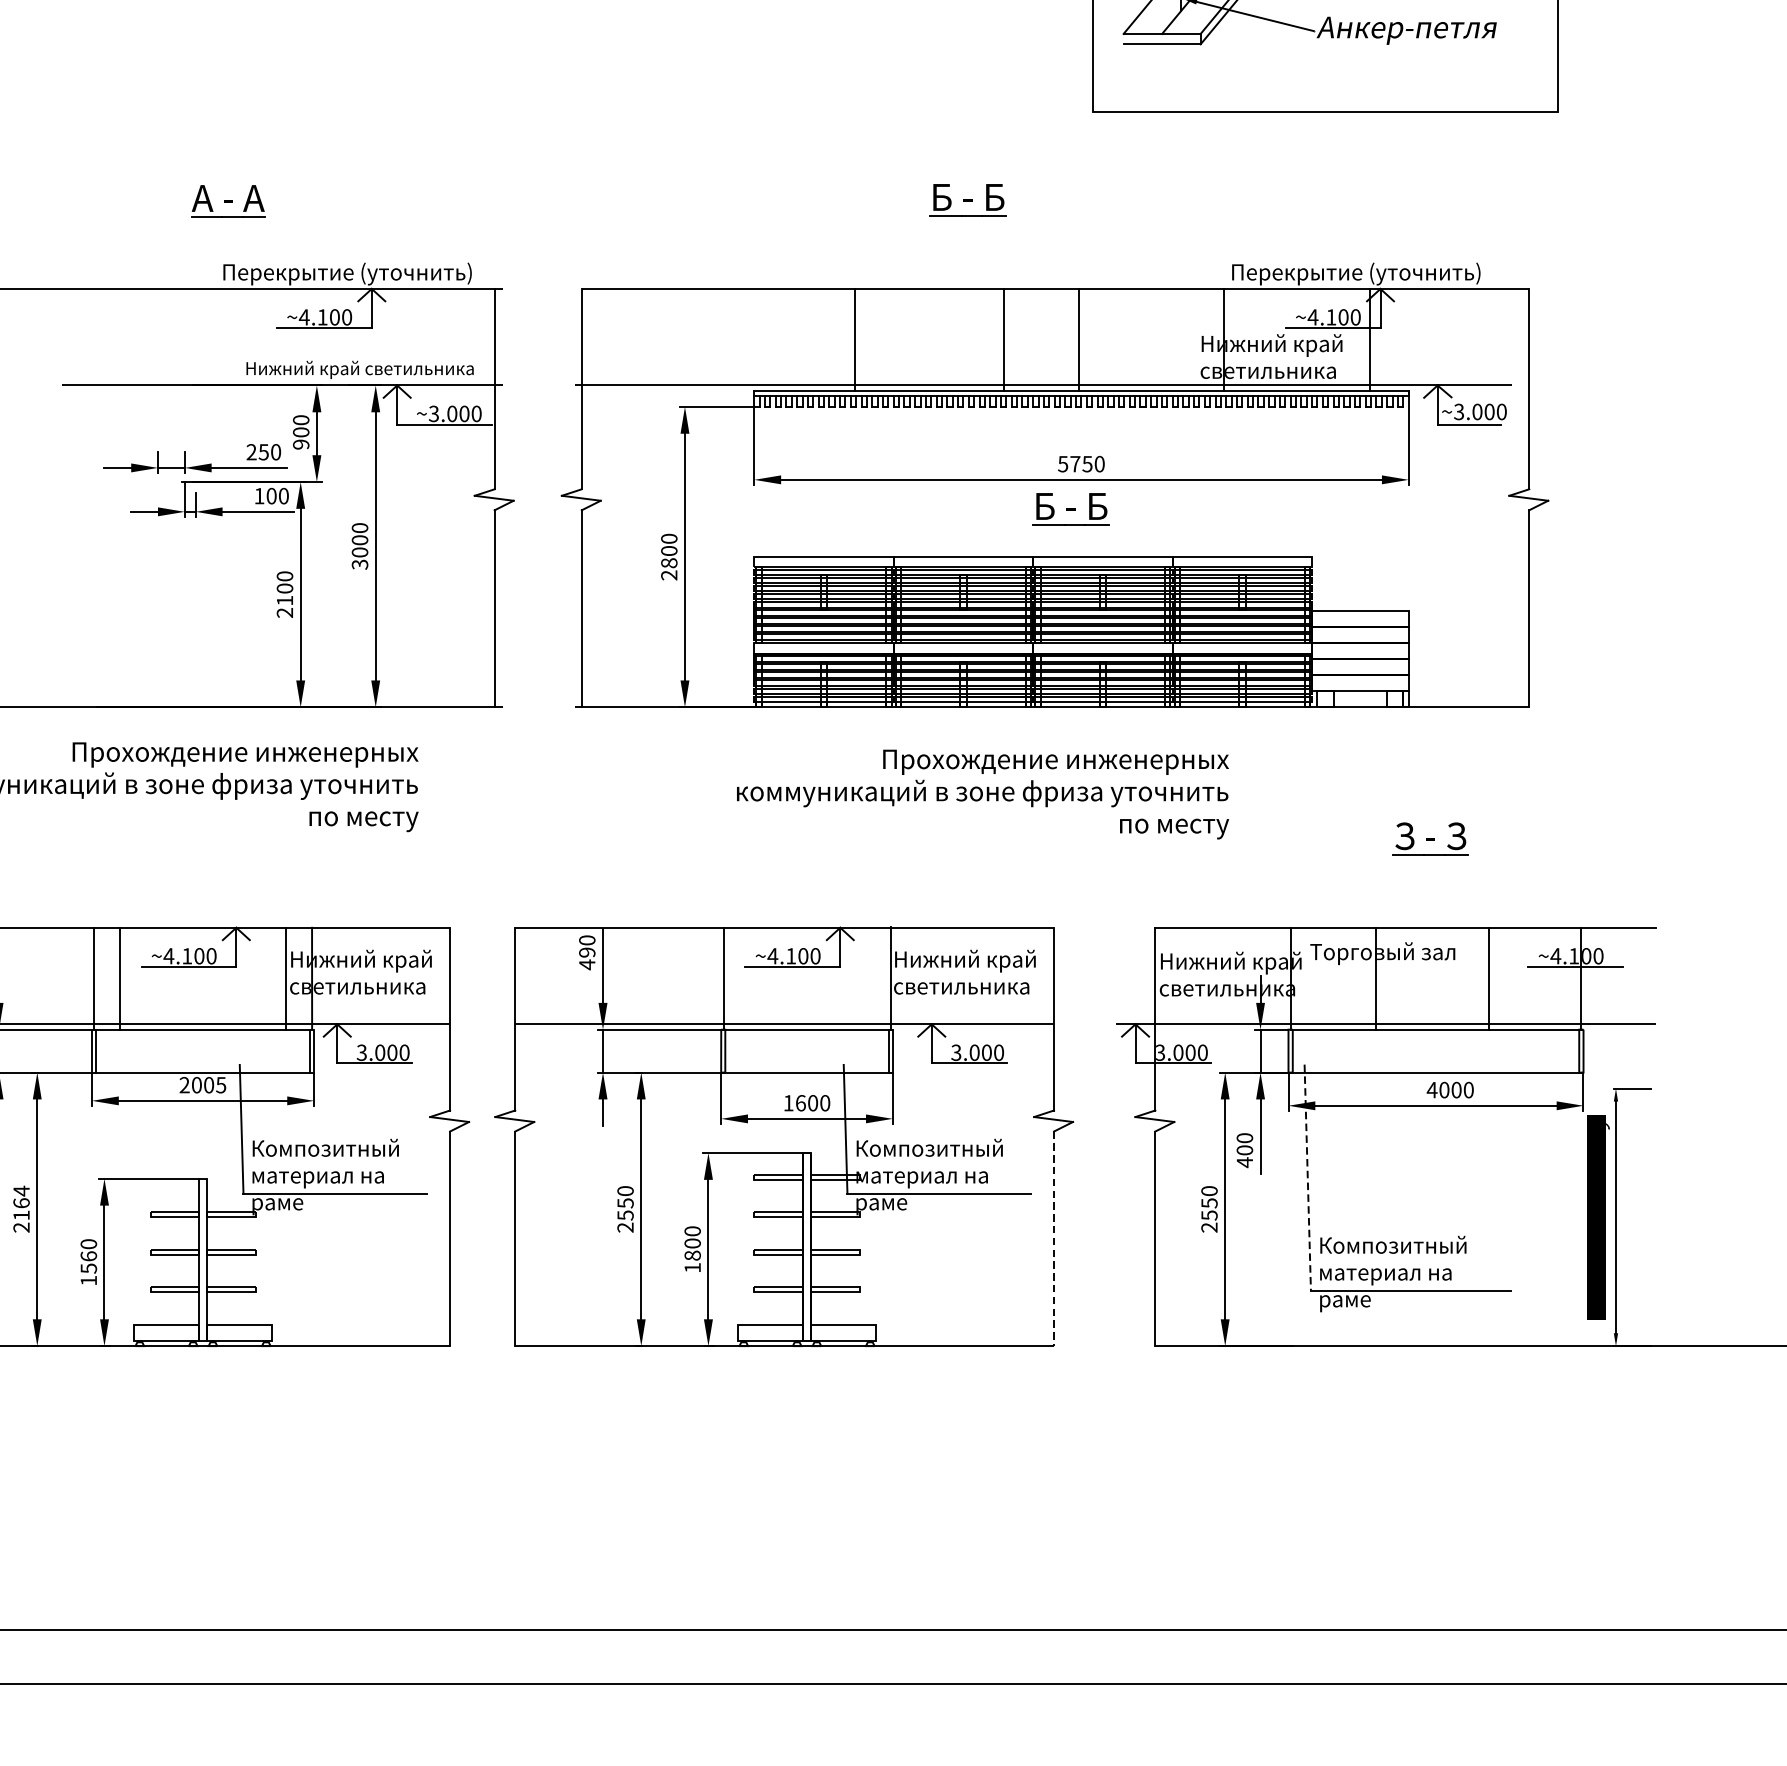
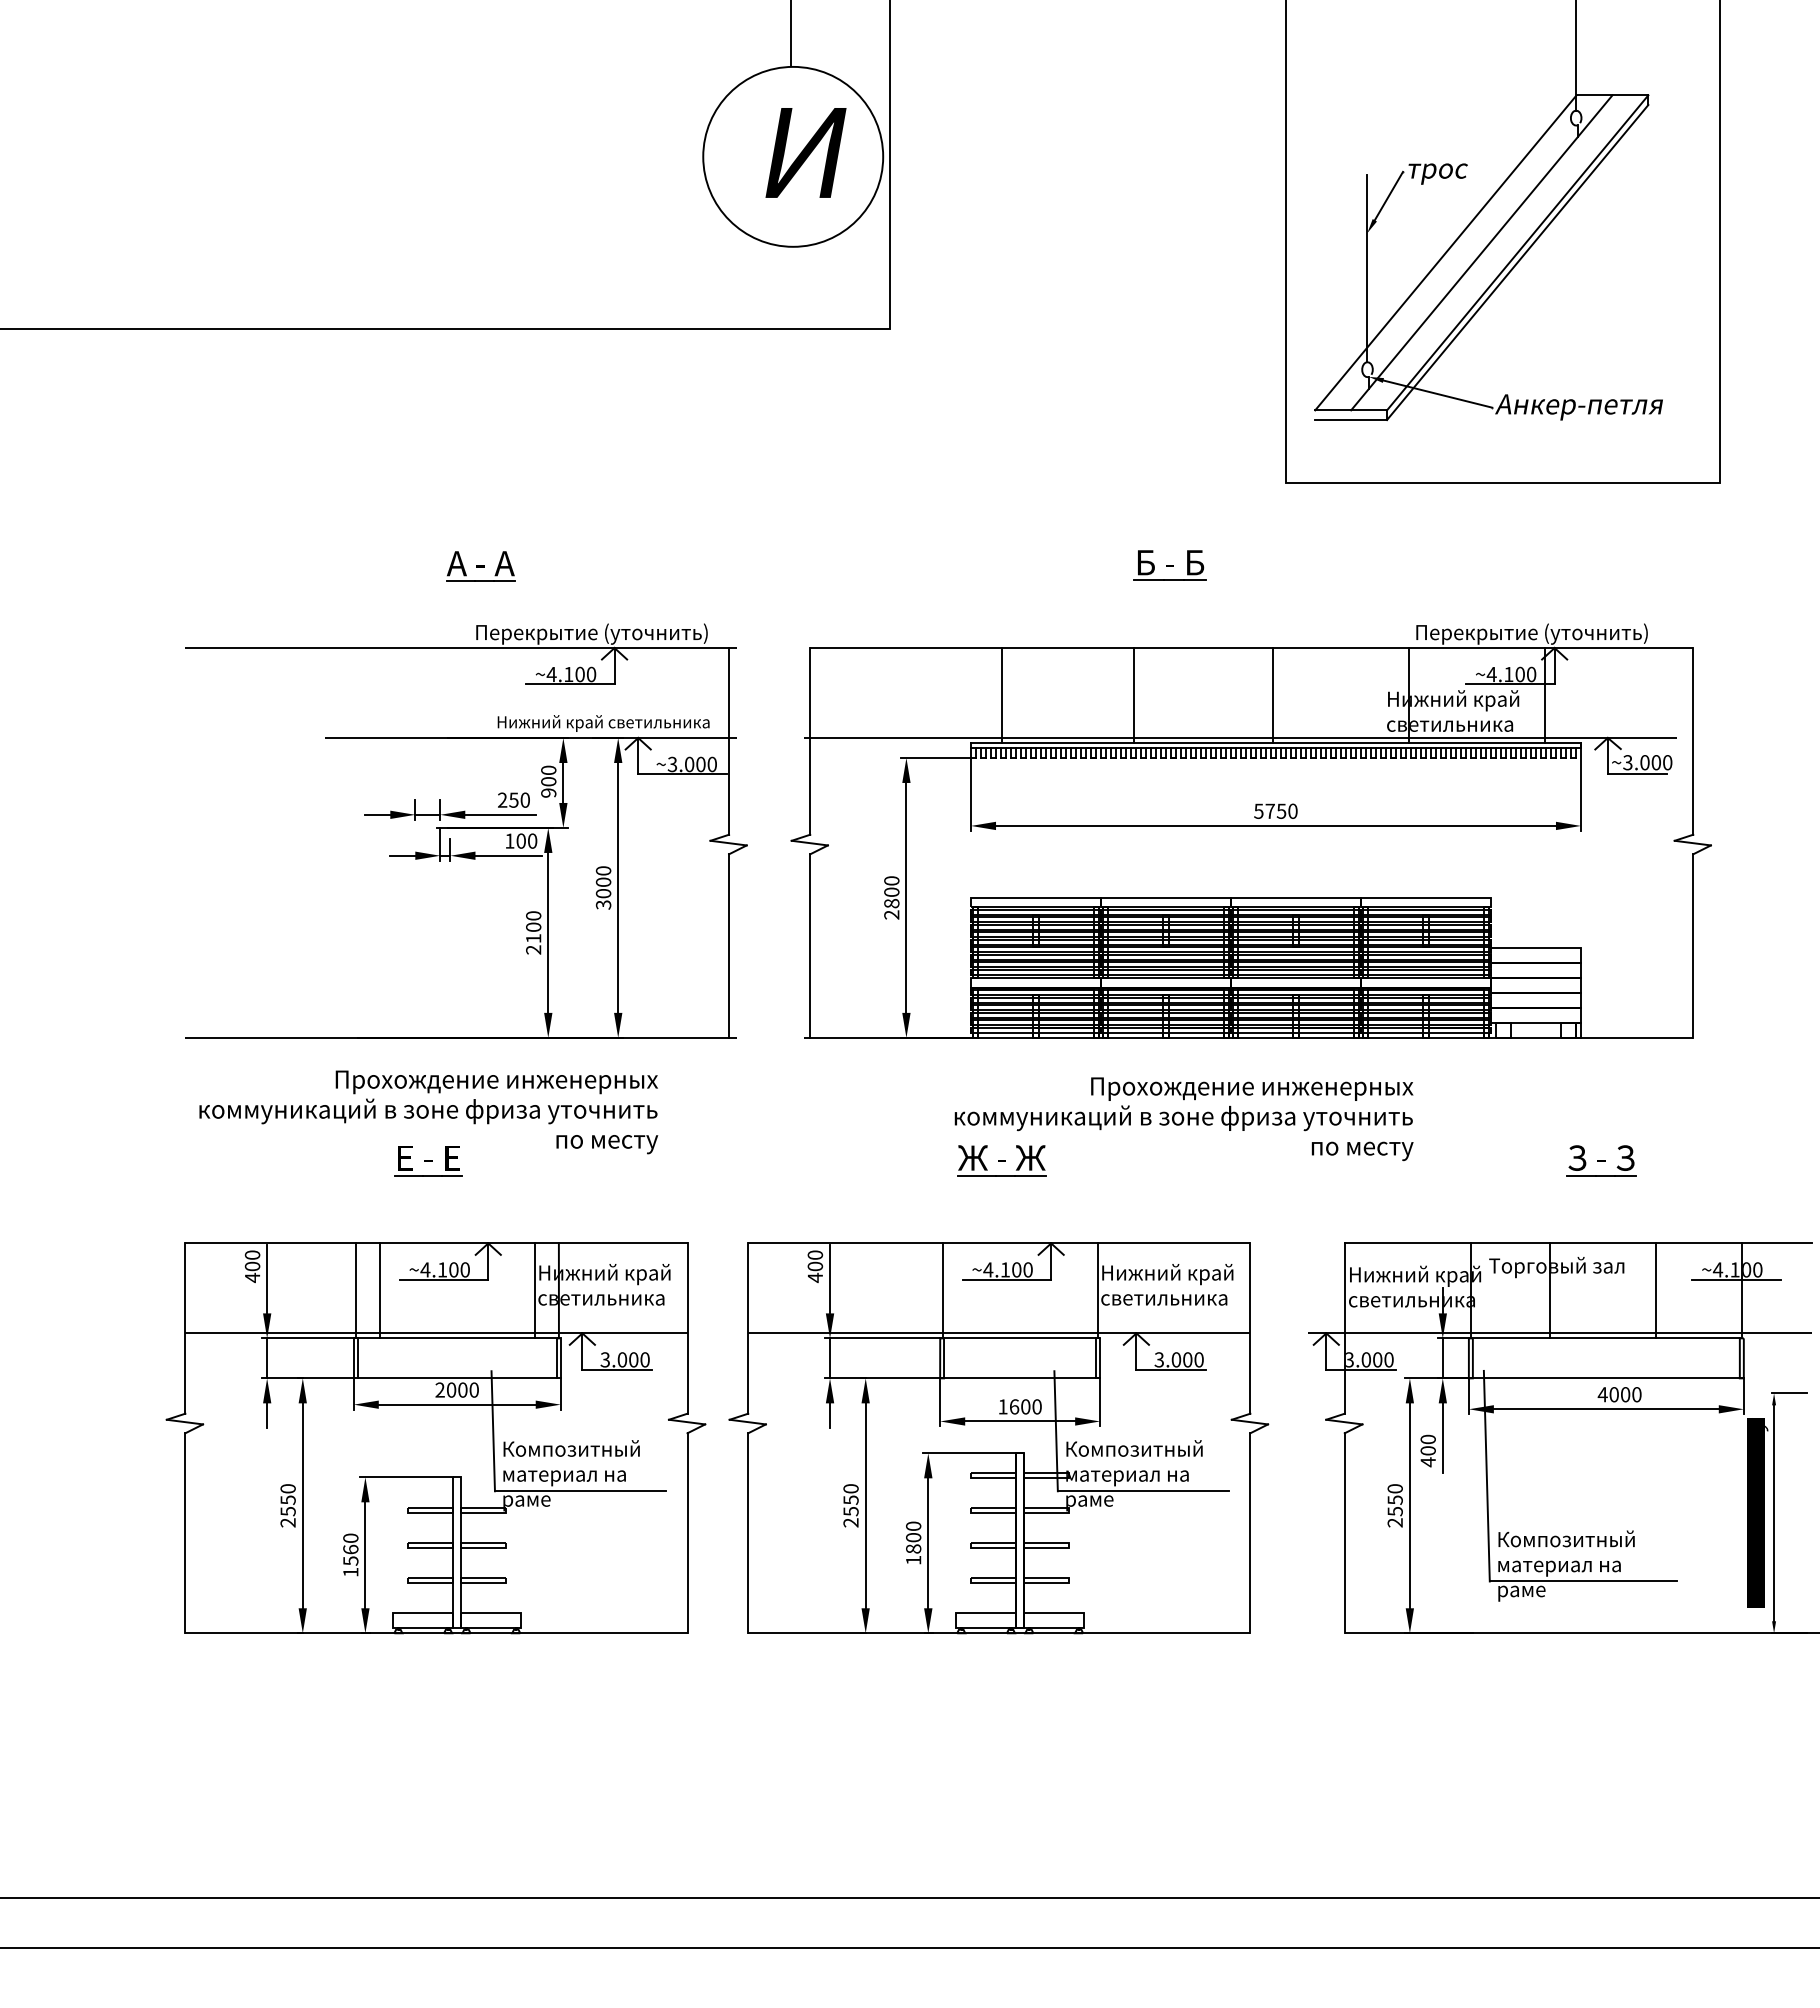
line: (854, 339) -> (1001, 695), moved
line: (1003, 339) -> (1133, 695), moved
part: (1070, 509) -> (1265, 853), removed
part: (786, 838) -> (1001, 1160), added
part: (172, 839) -> (428, 1161), added
text: (586, 952) -> (814, 1266), 490 -> 400
text: (220, 1084) -> (473, 1389), 2005 -> 2000
line: (1307, 1177) -> (1486, 1476), dashed -> solid
text: (20, 1202) -> (287, 1499), 2164 -> 2550
line: (1054, 1239) -> (1250, 1533), dashed -> solid

